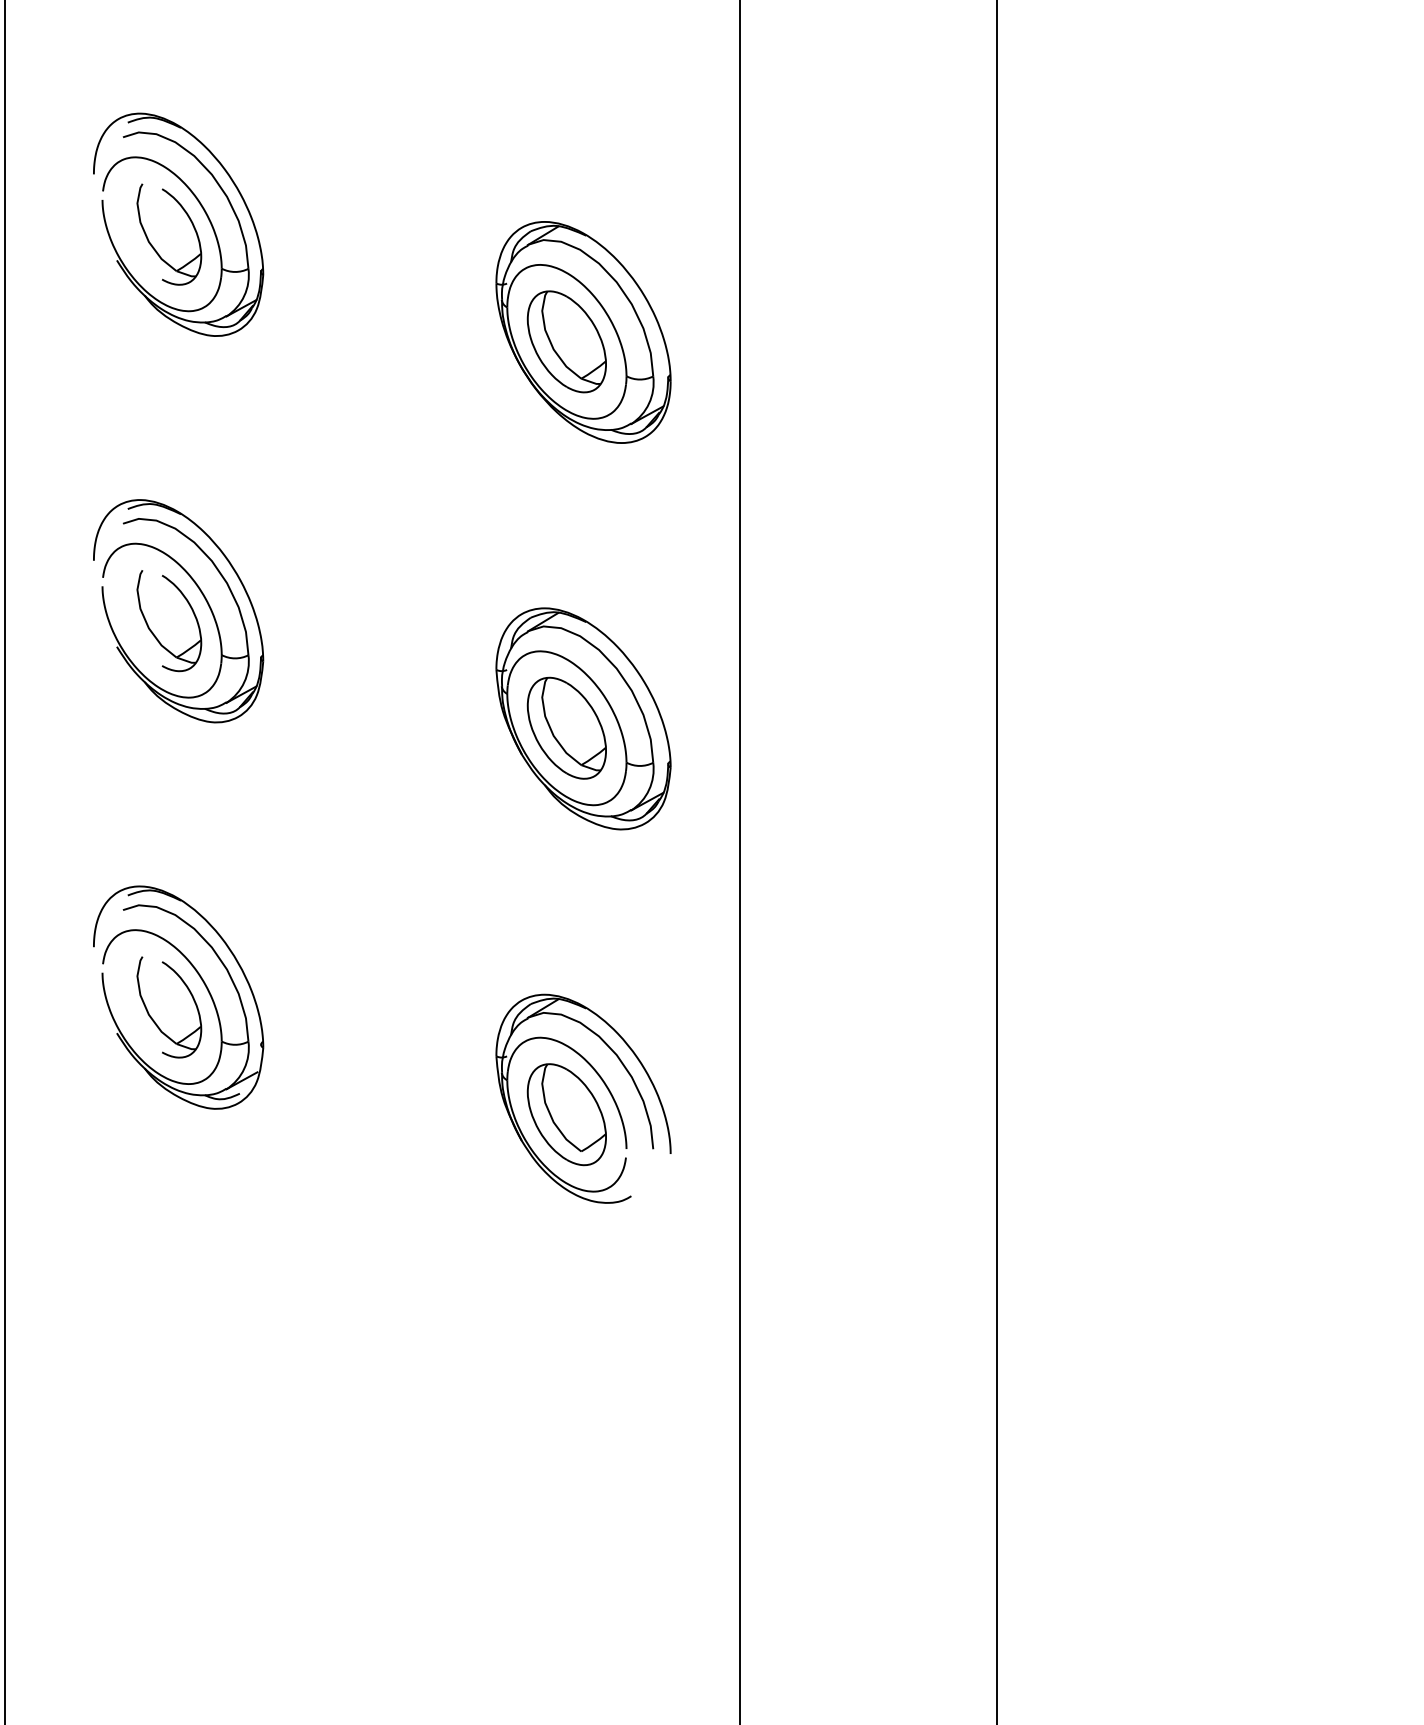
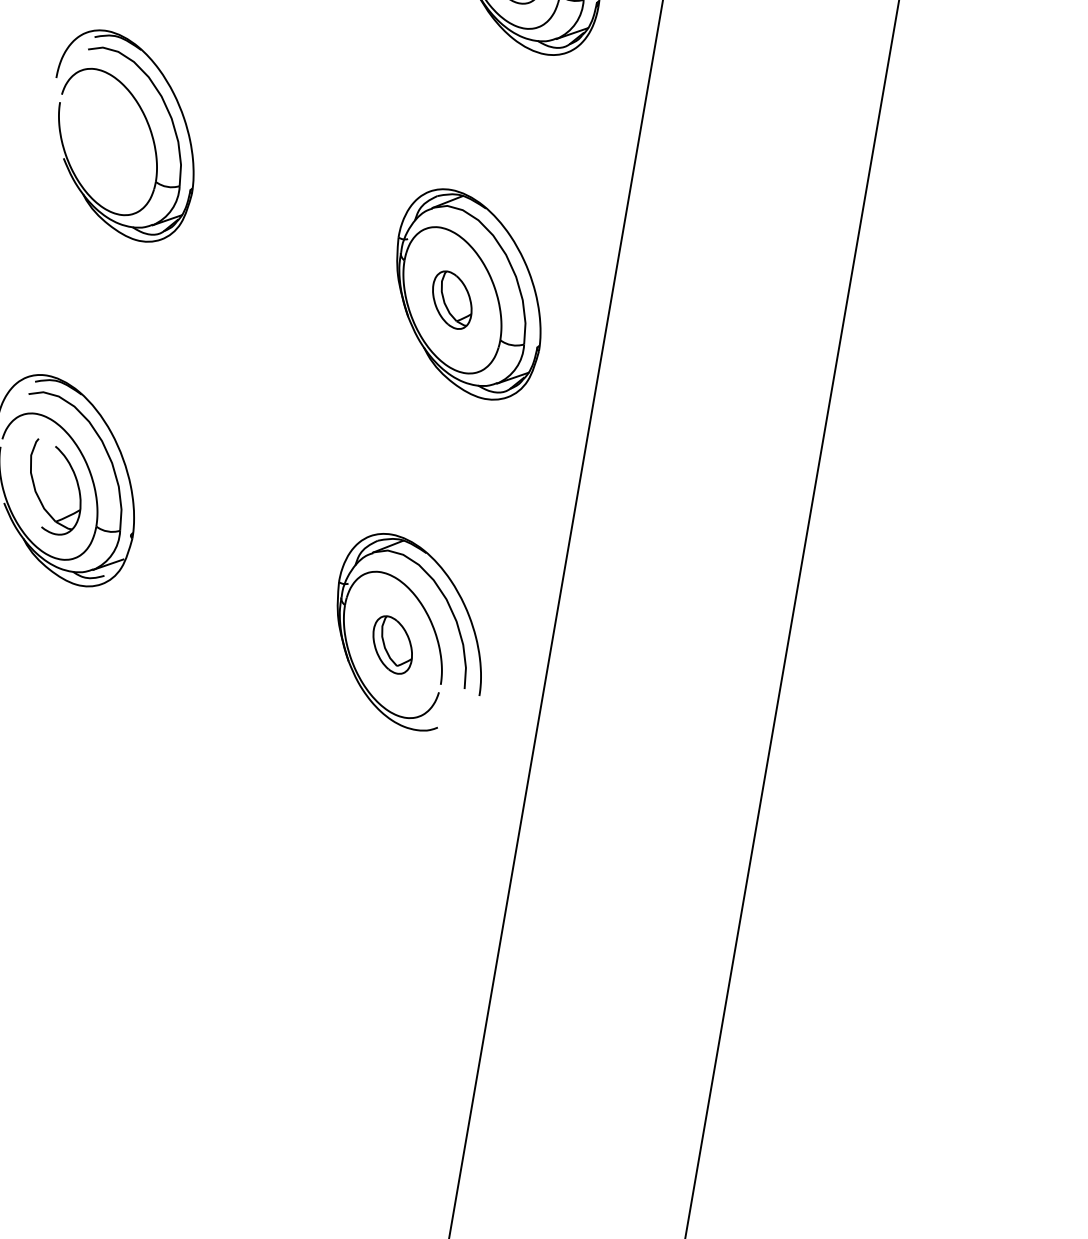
part: (153, 632) -> (98, 151), removed
part: (566, 727) -> (452, 299), size x0.6
part: (566, 1114) -> (392, 644), size x0.6

